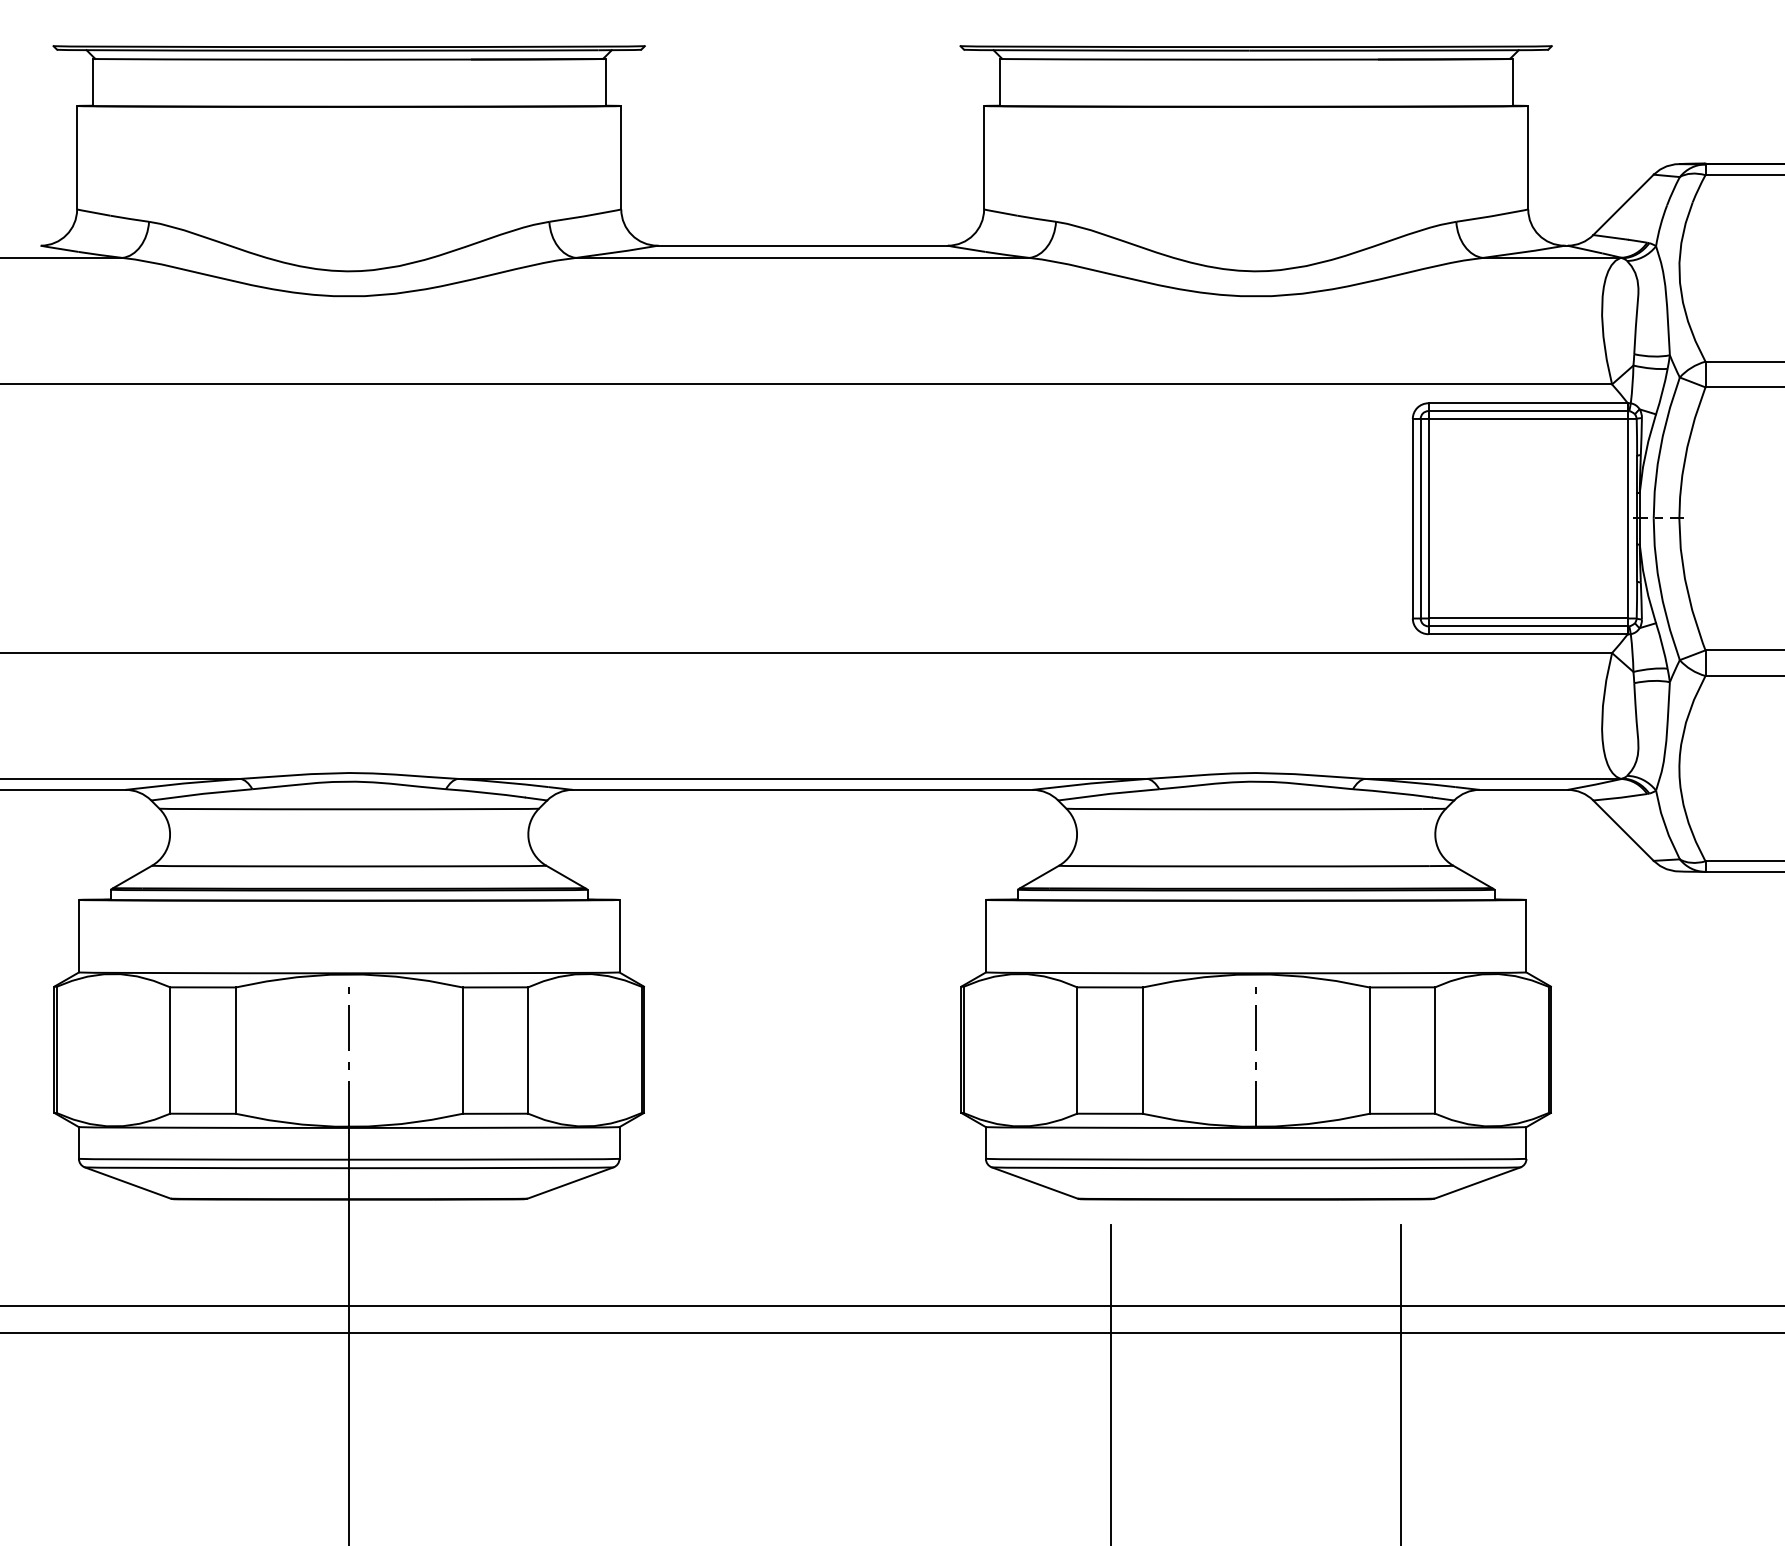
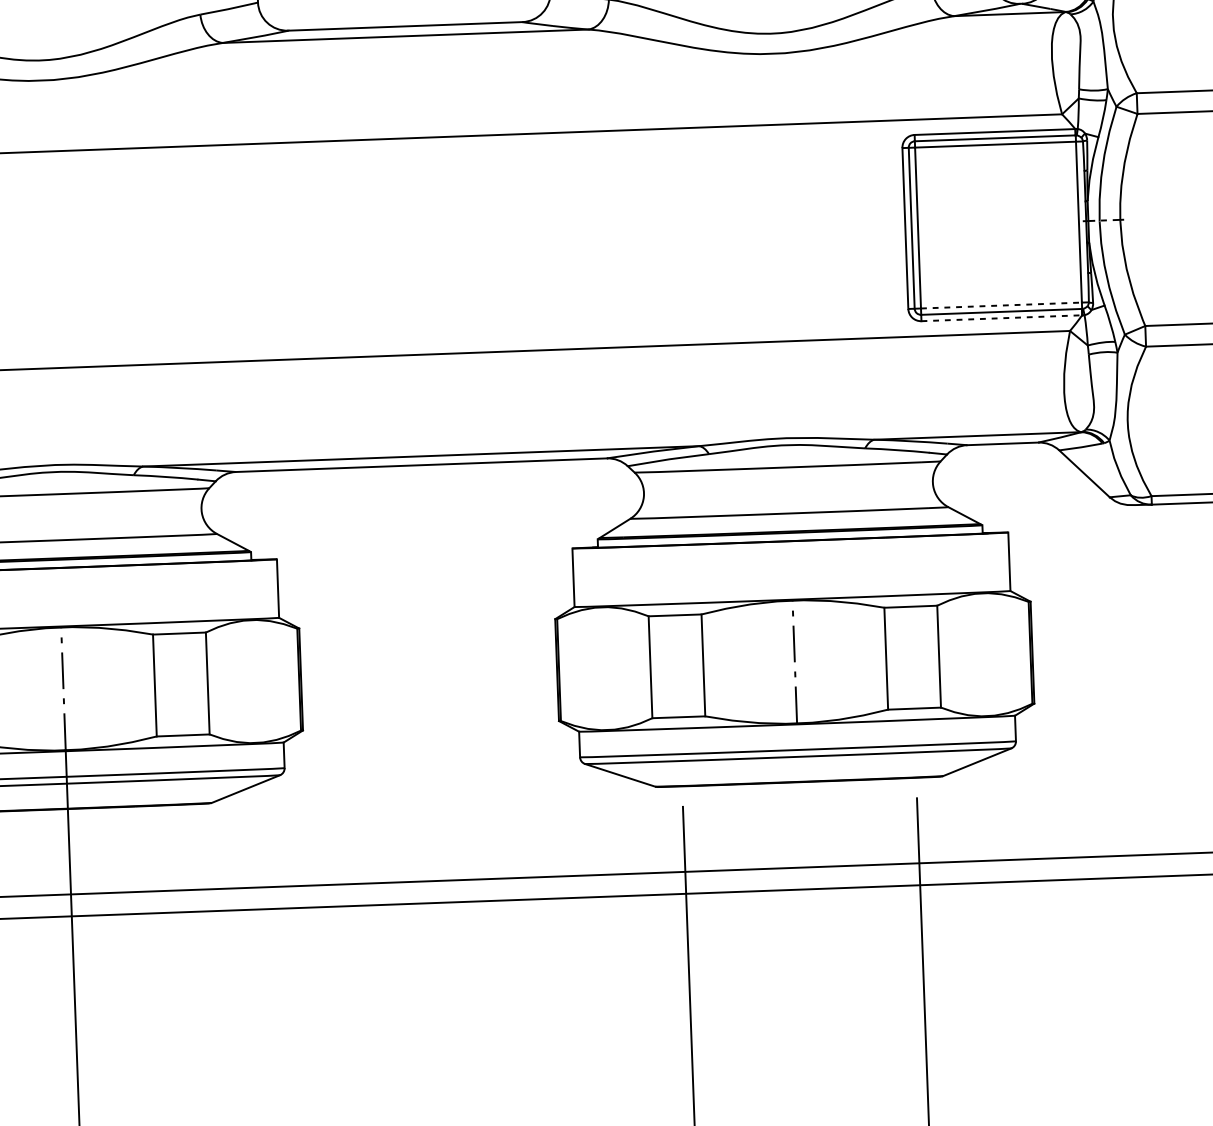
line: (1528, 618) -> (1001, 305), solid -> dashed
line: (1528, 634) -> (1002, 318), solid -> dashed

